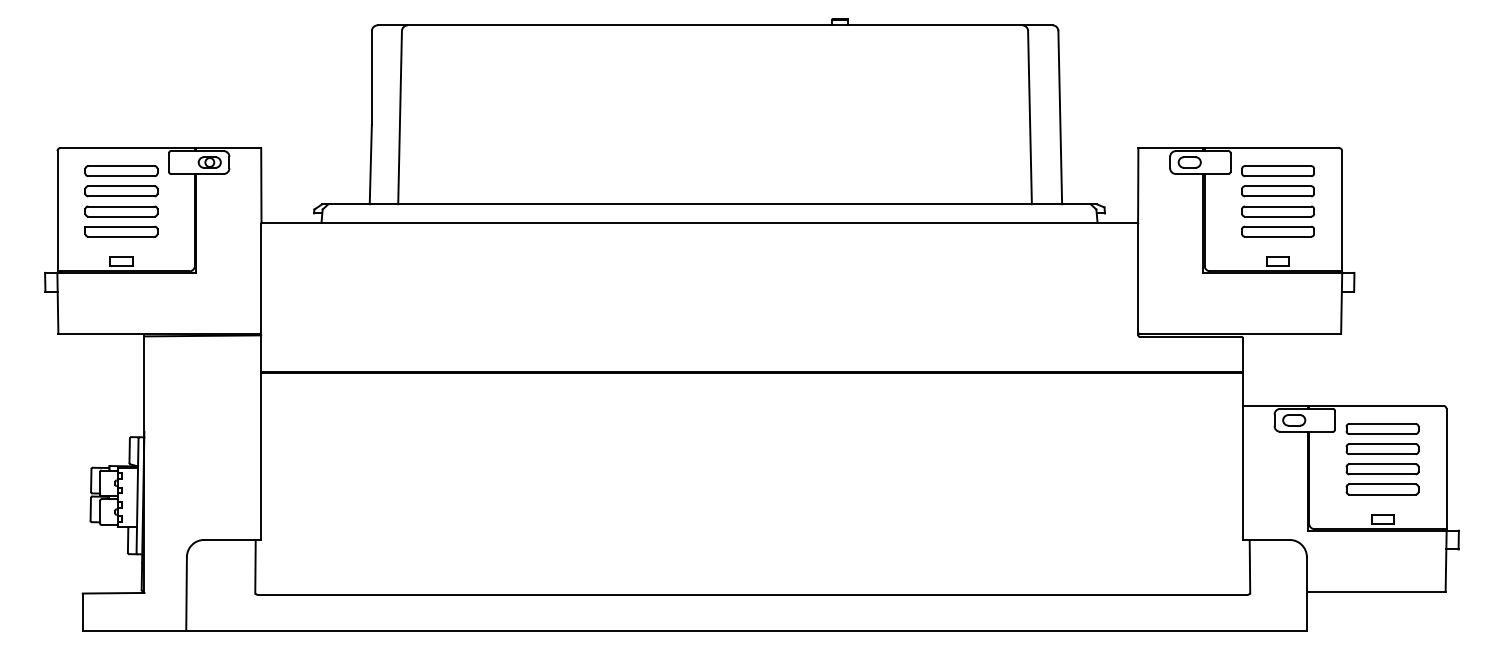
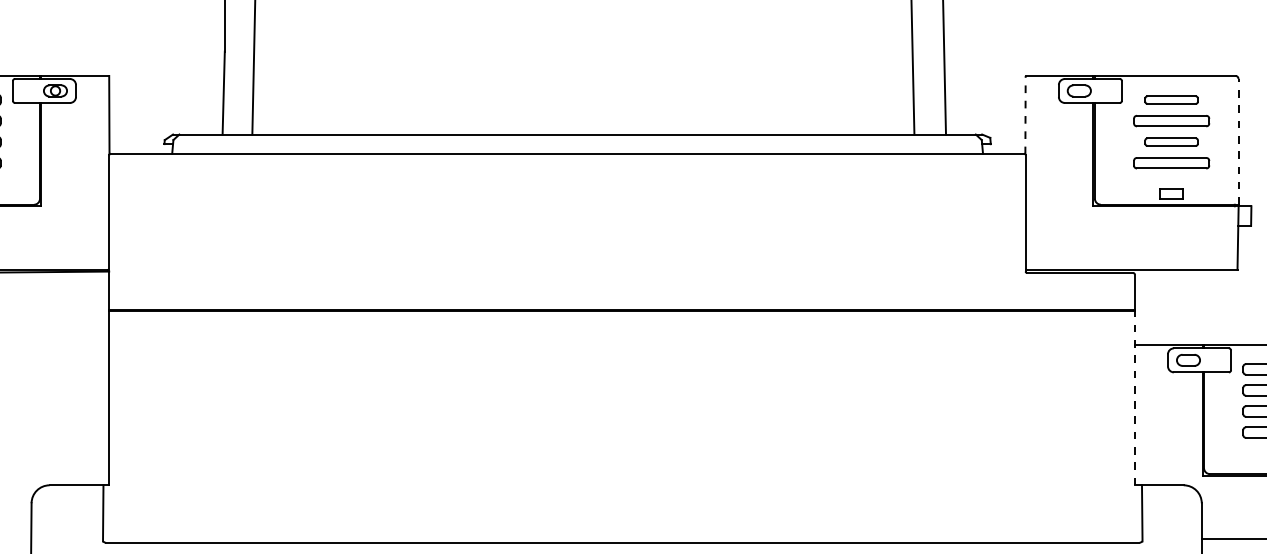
part: (1277, 171) -> (1171, 100), size x0.7
line: (1138, 185) -> (1025, 114), solid -> dashed
line: (1342, 210) -> (1238, 141), solid -> dashed
part: (1277, 211) -> (1171, 142), size x0.7
line: (1242, 456) -> (1134, 398), solid -> dashed

